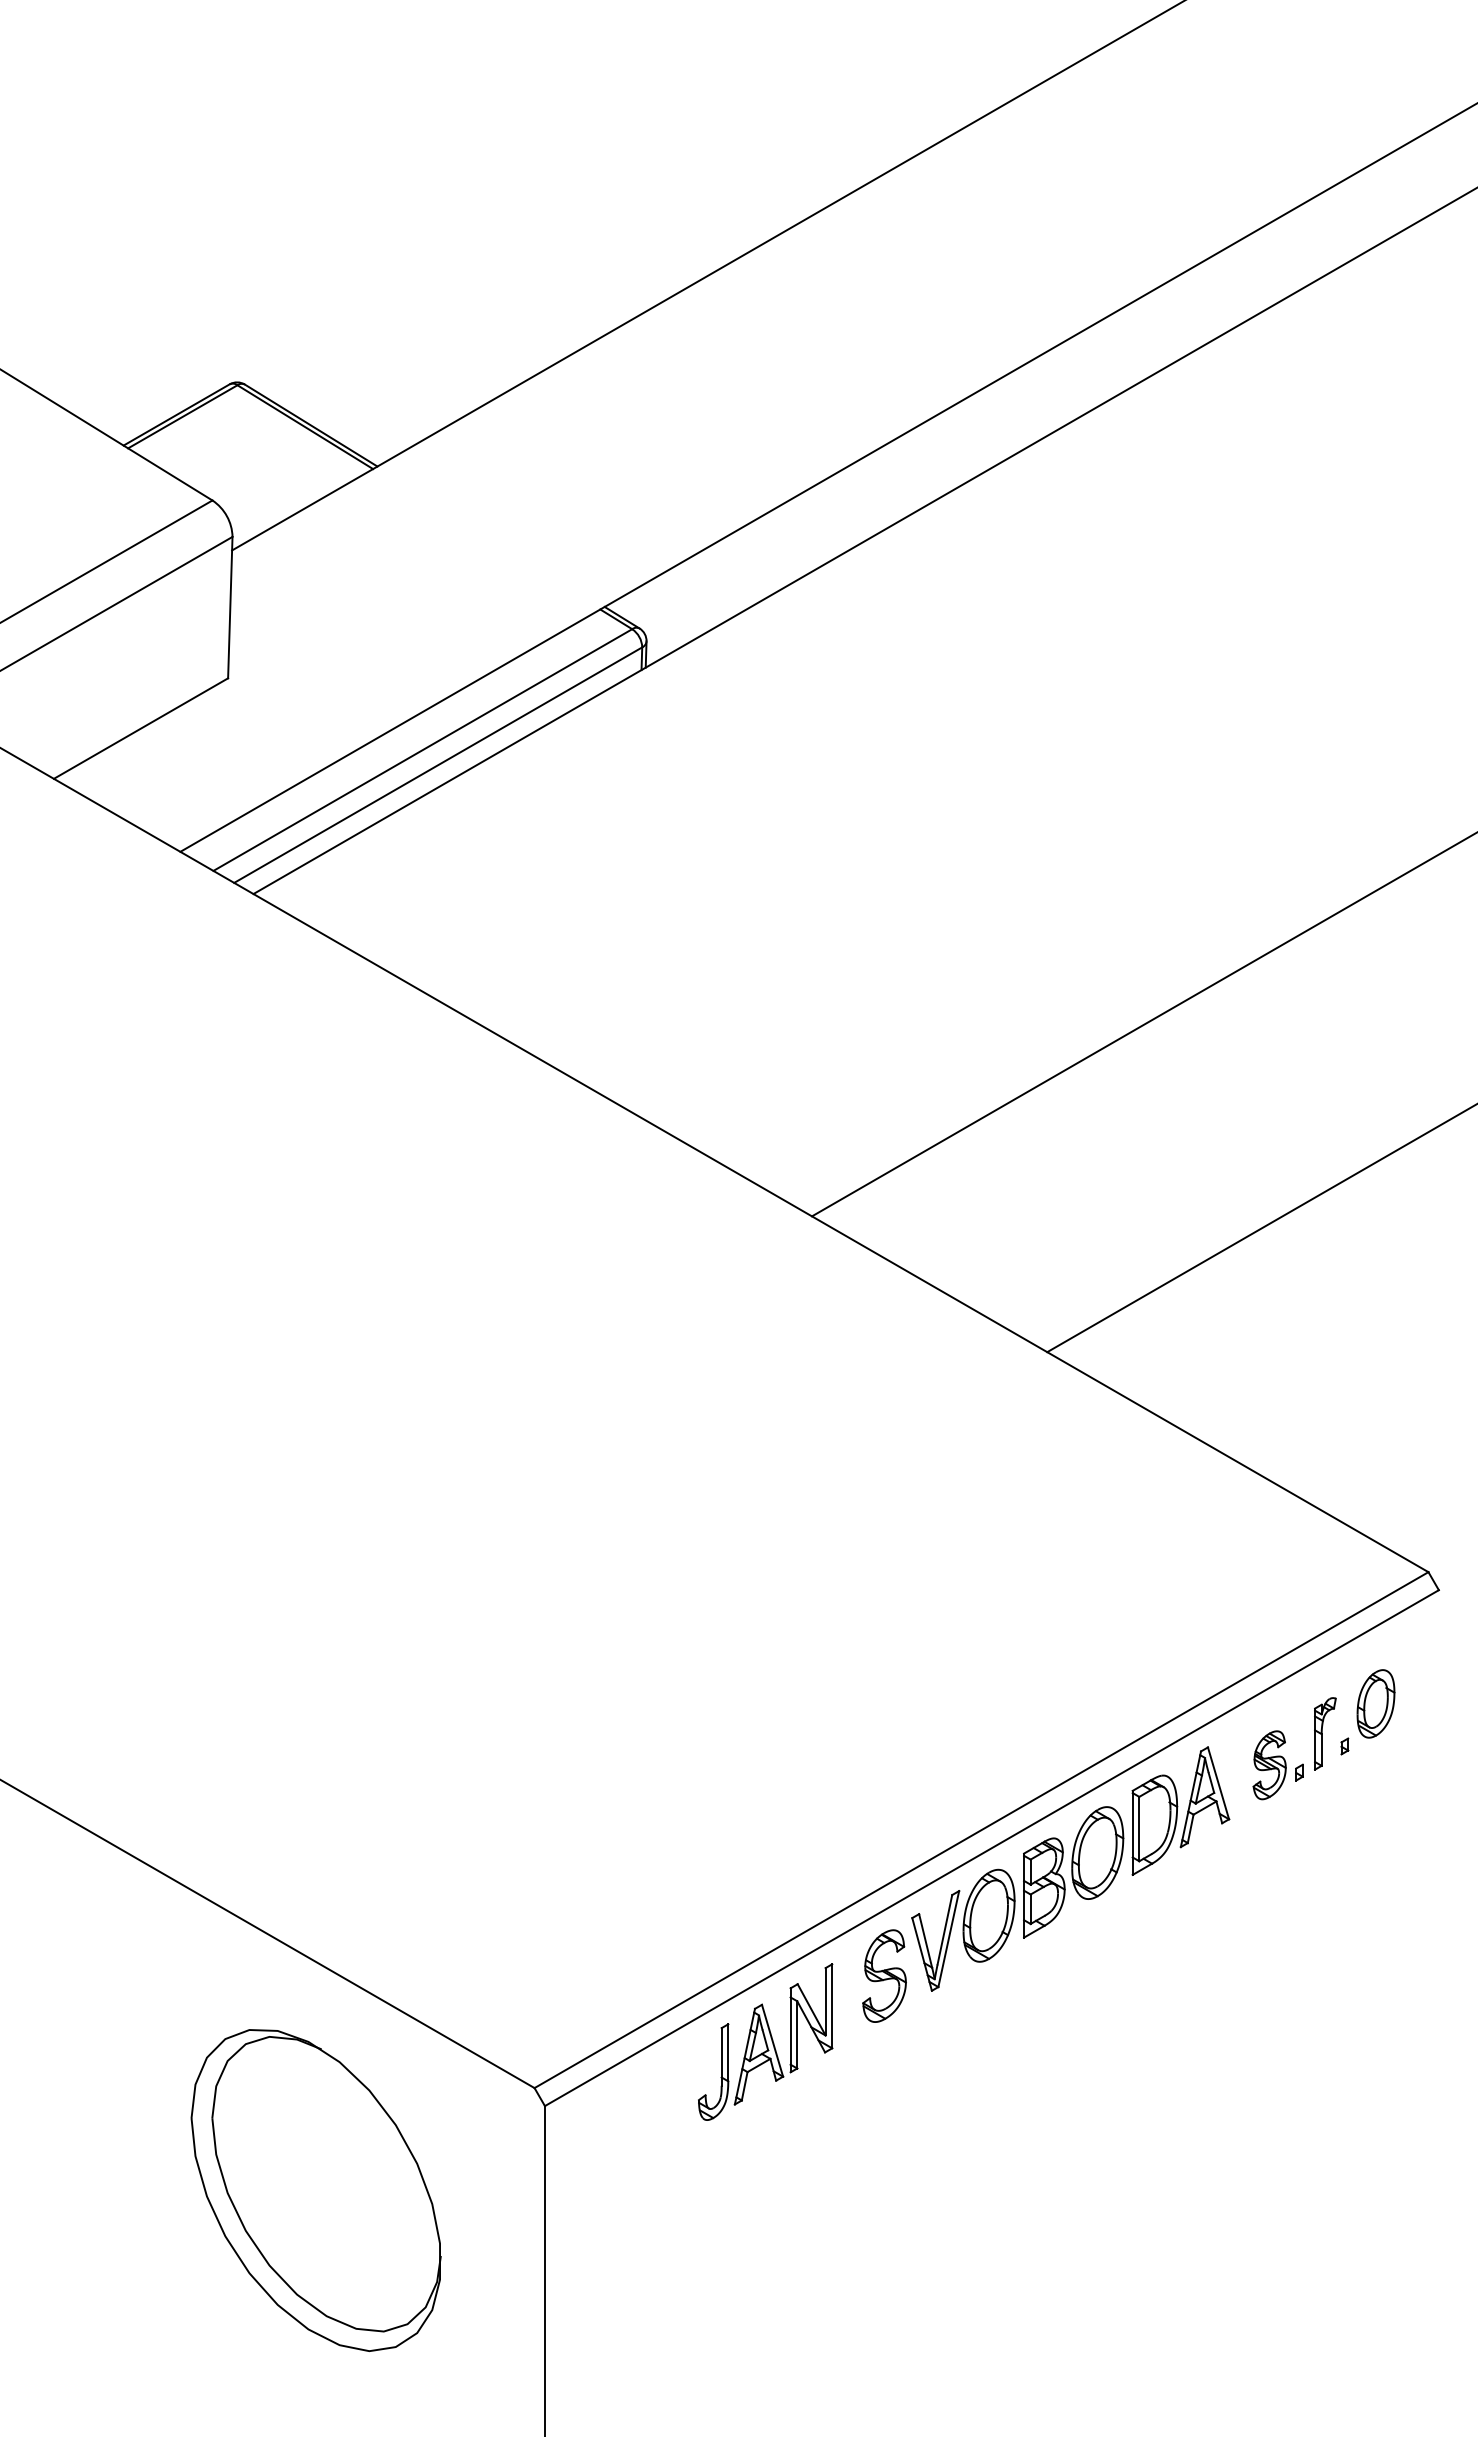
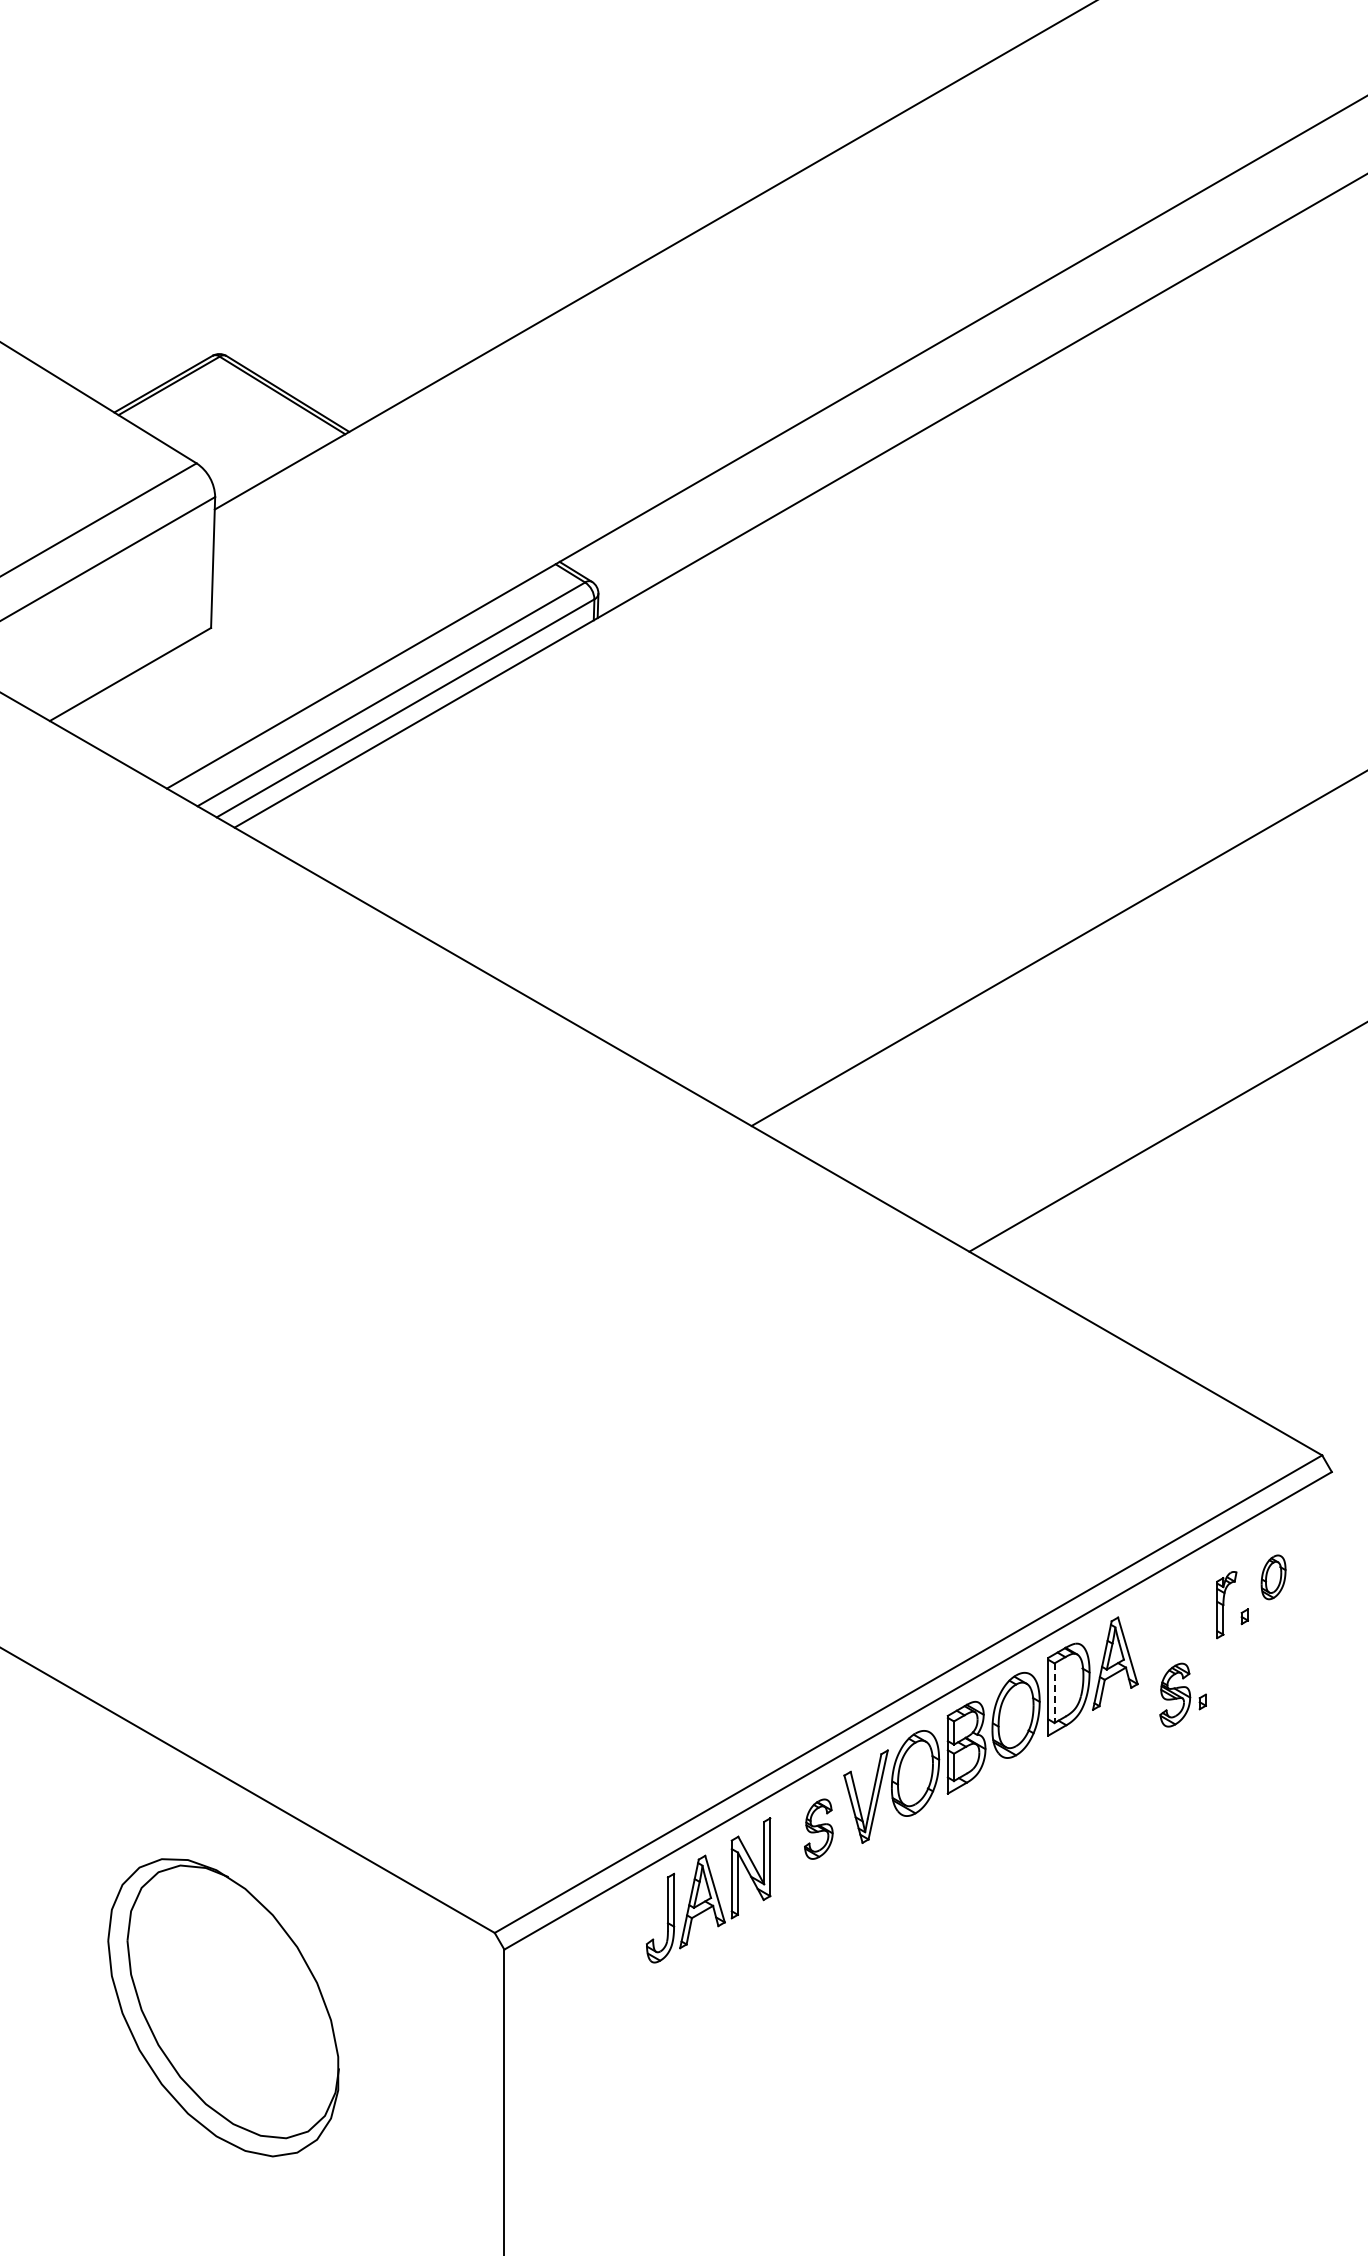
part: (1375, 1704) -> (1273, 1577), size x0.7
part: (1277, 1764) -> (1182, 1694), moved
line: (1139, 1829) -> (1054, 1693), solid -> dashed
part: (884, 1975) -> (818, 1828), size x0.7
part: (316, 2190) -> (223, 2007), moved

